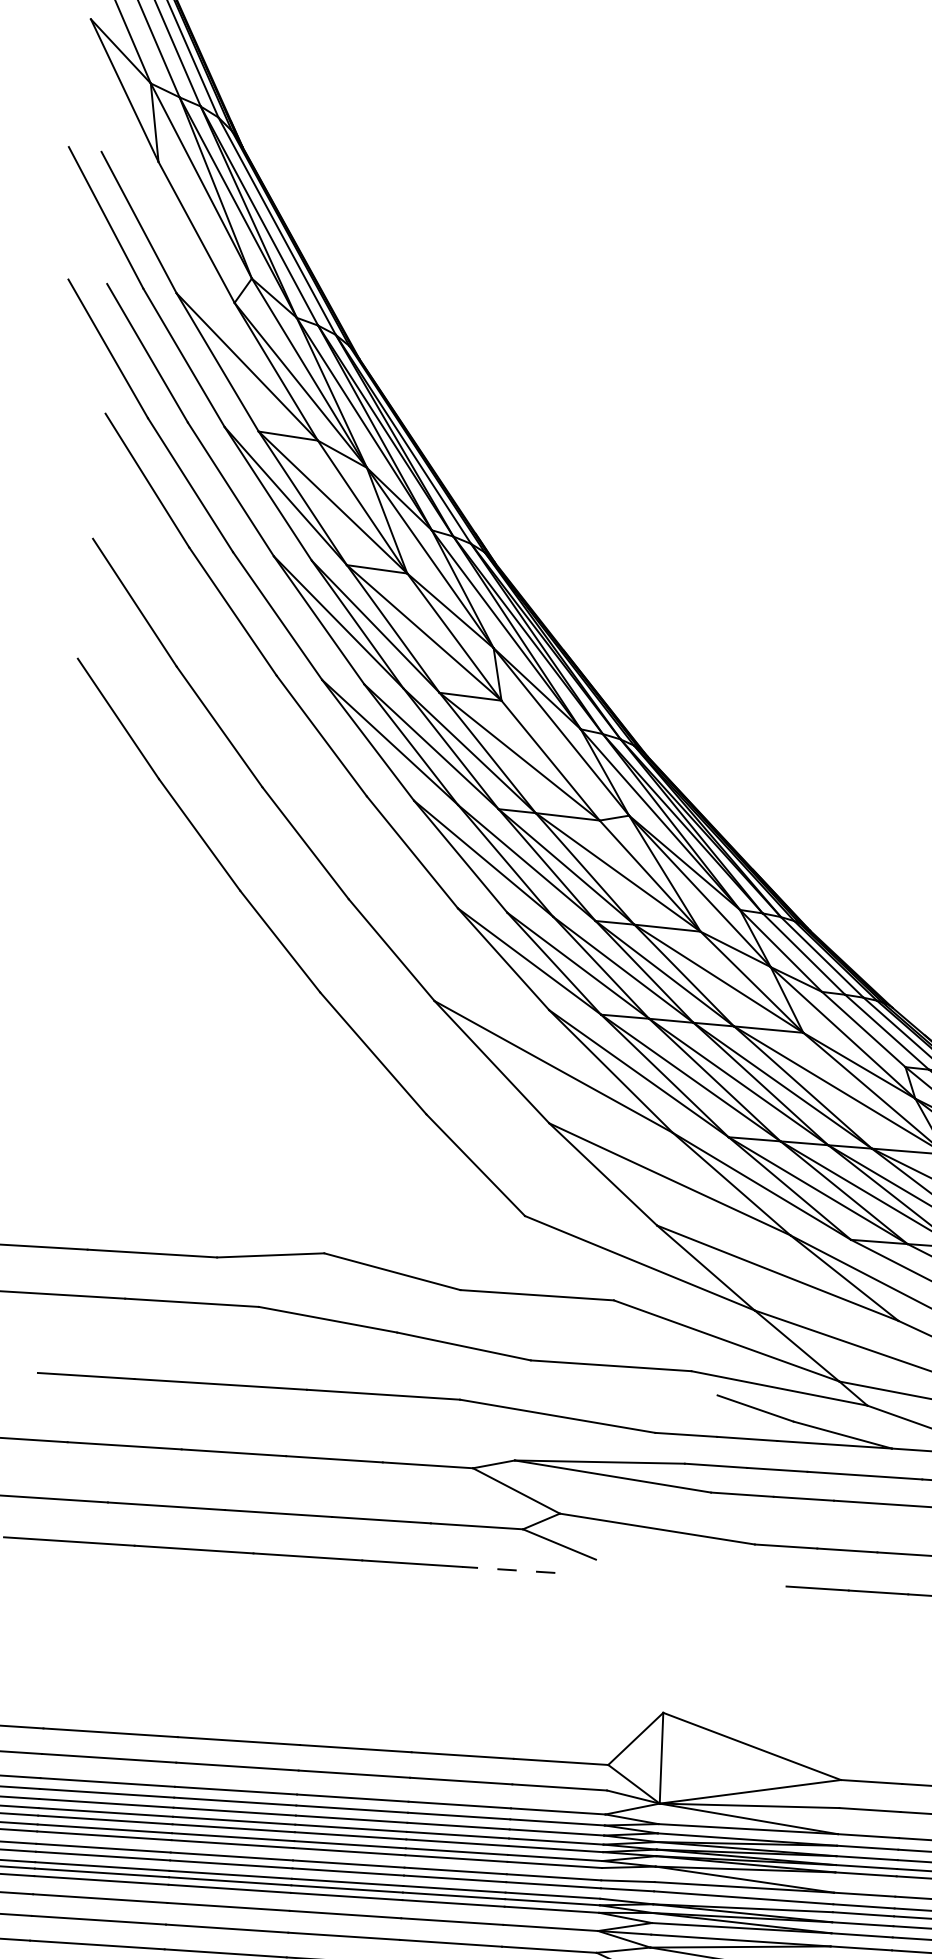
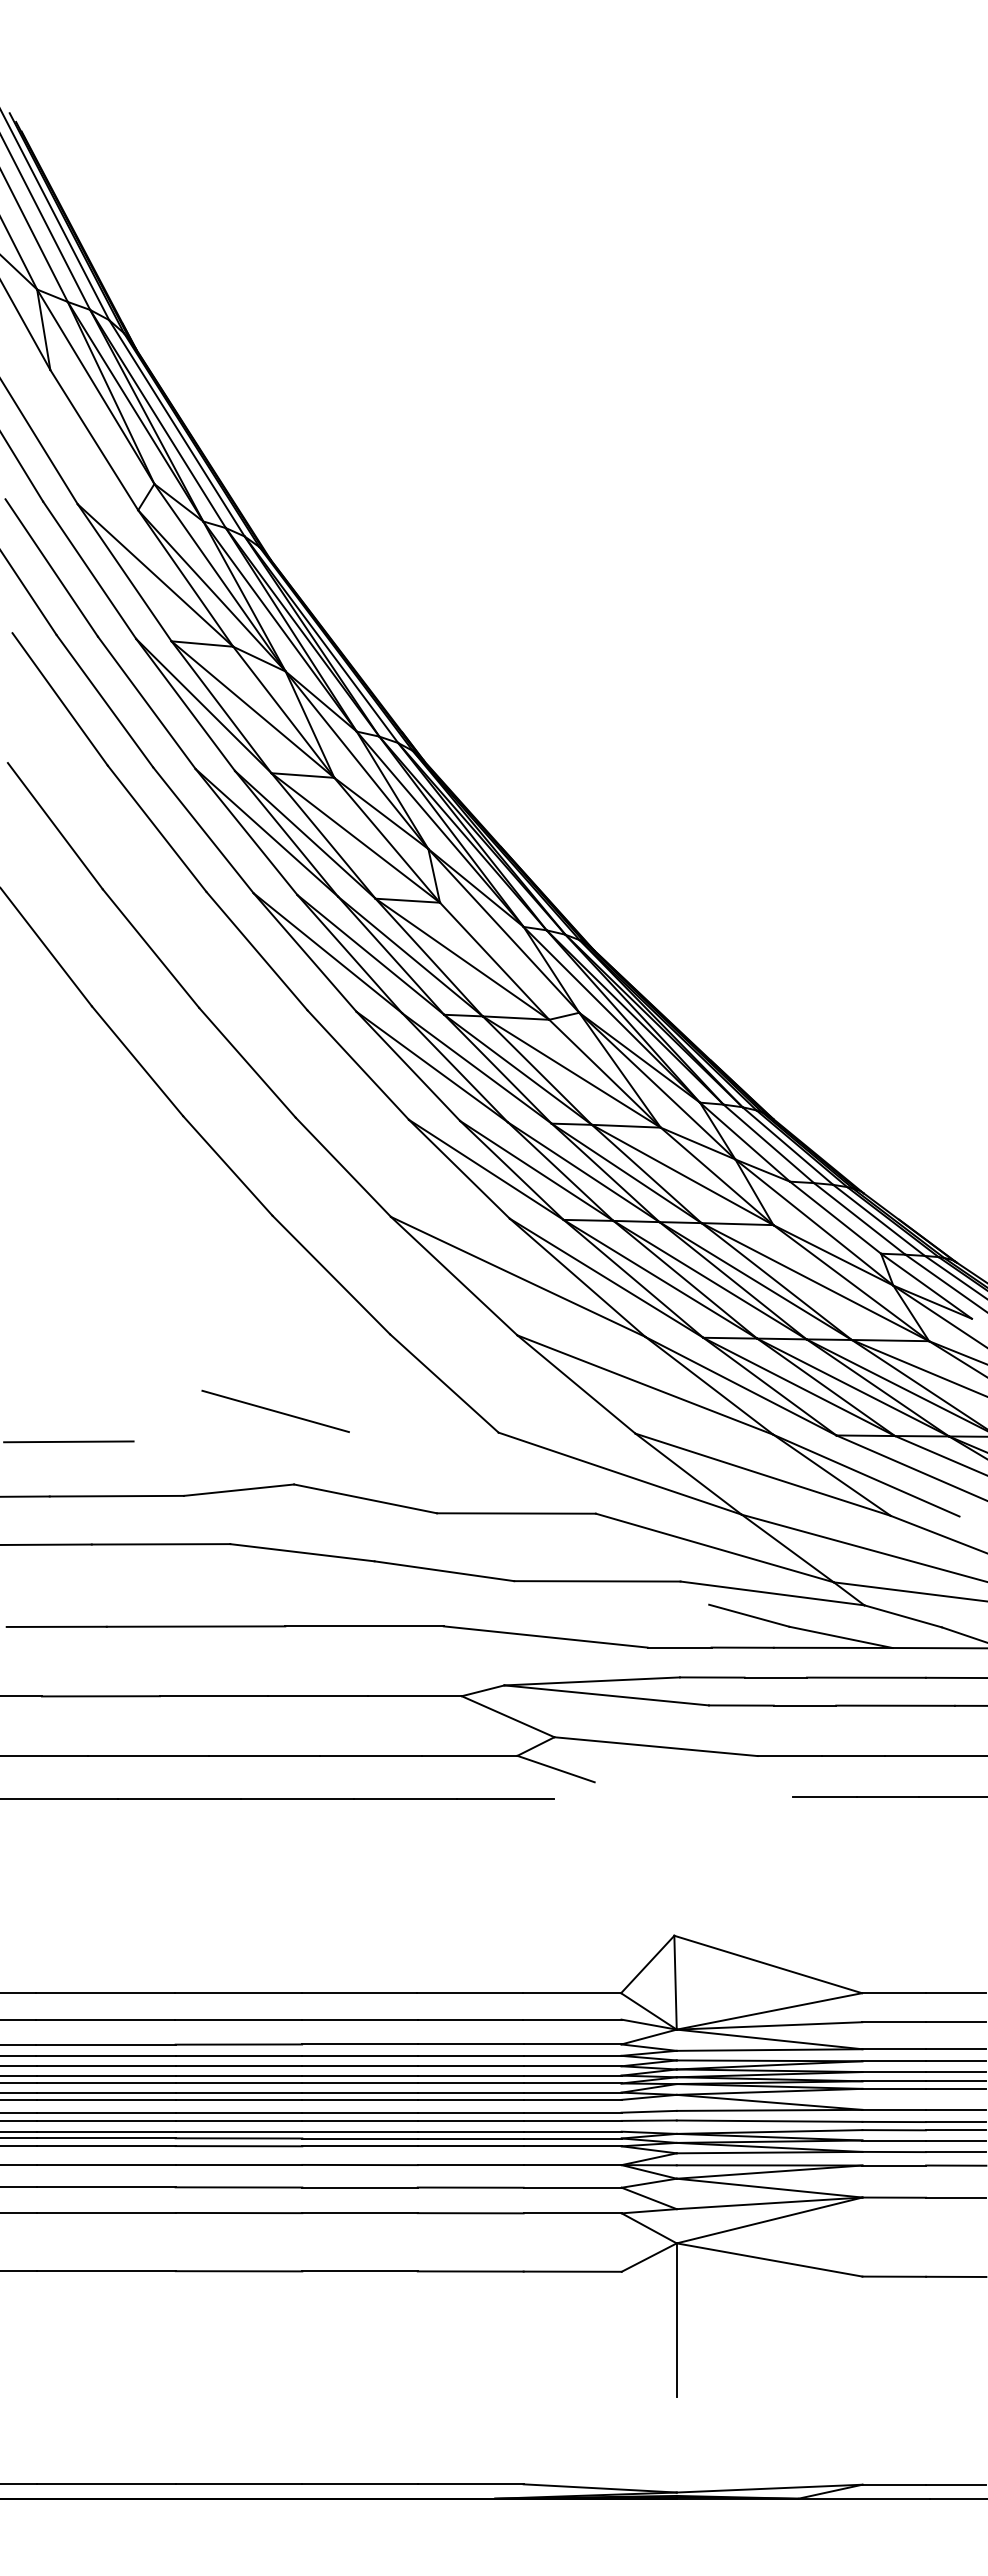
line: (310, 1180) -> (275, 1410), added
line: (109, 1197) -> (68, 1441), added
line: (507, 1569) -> (504, 1798), dashed -> solid

